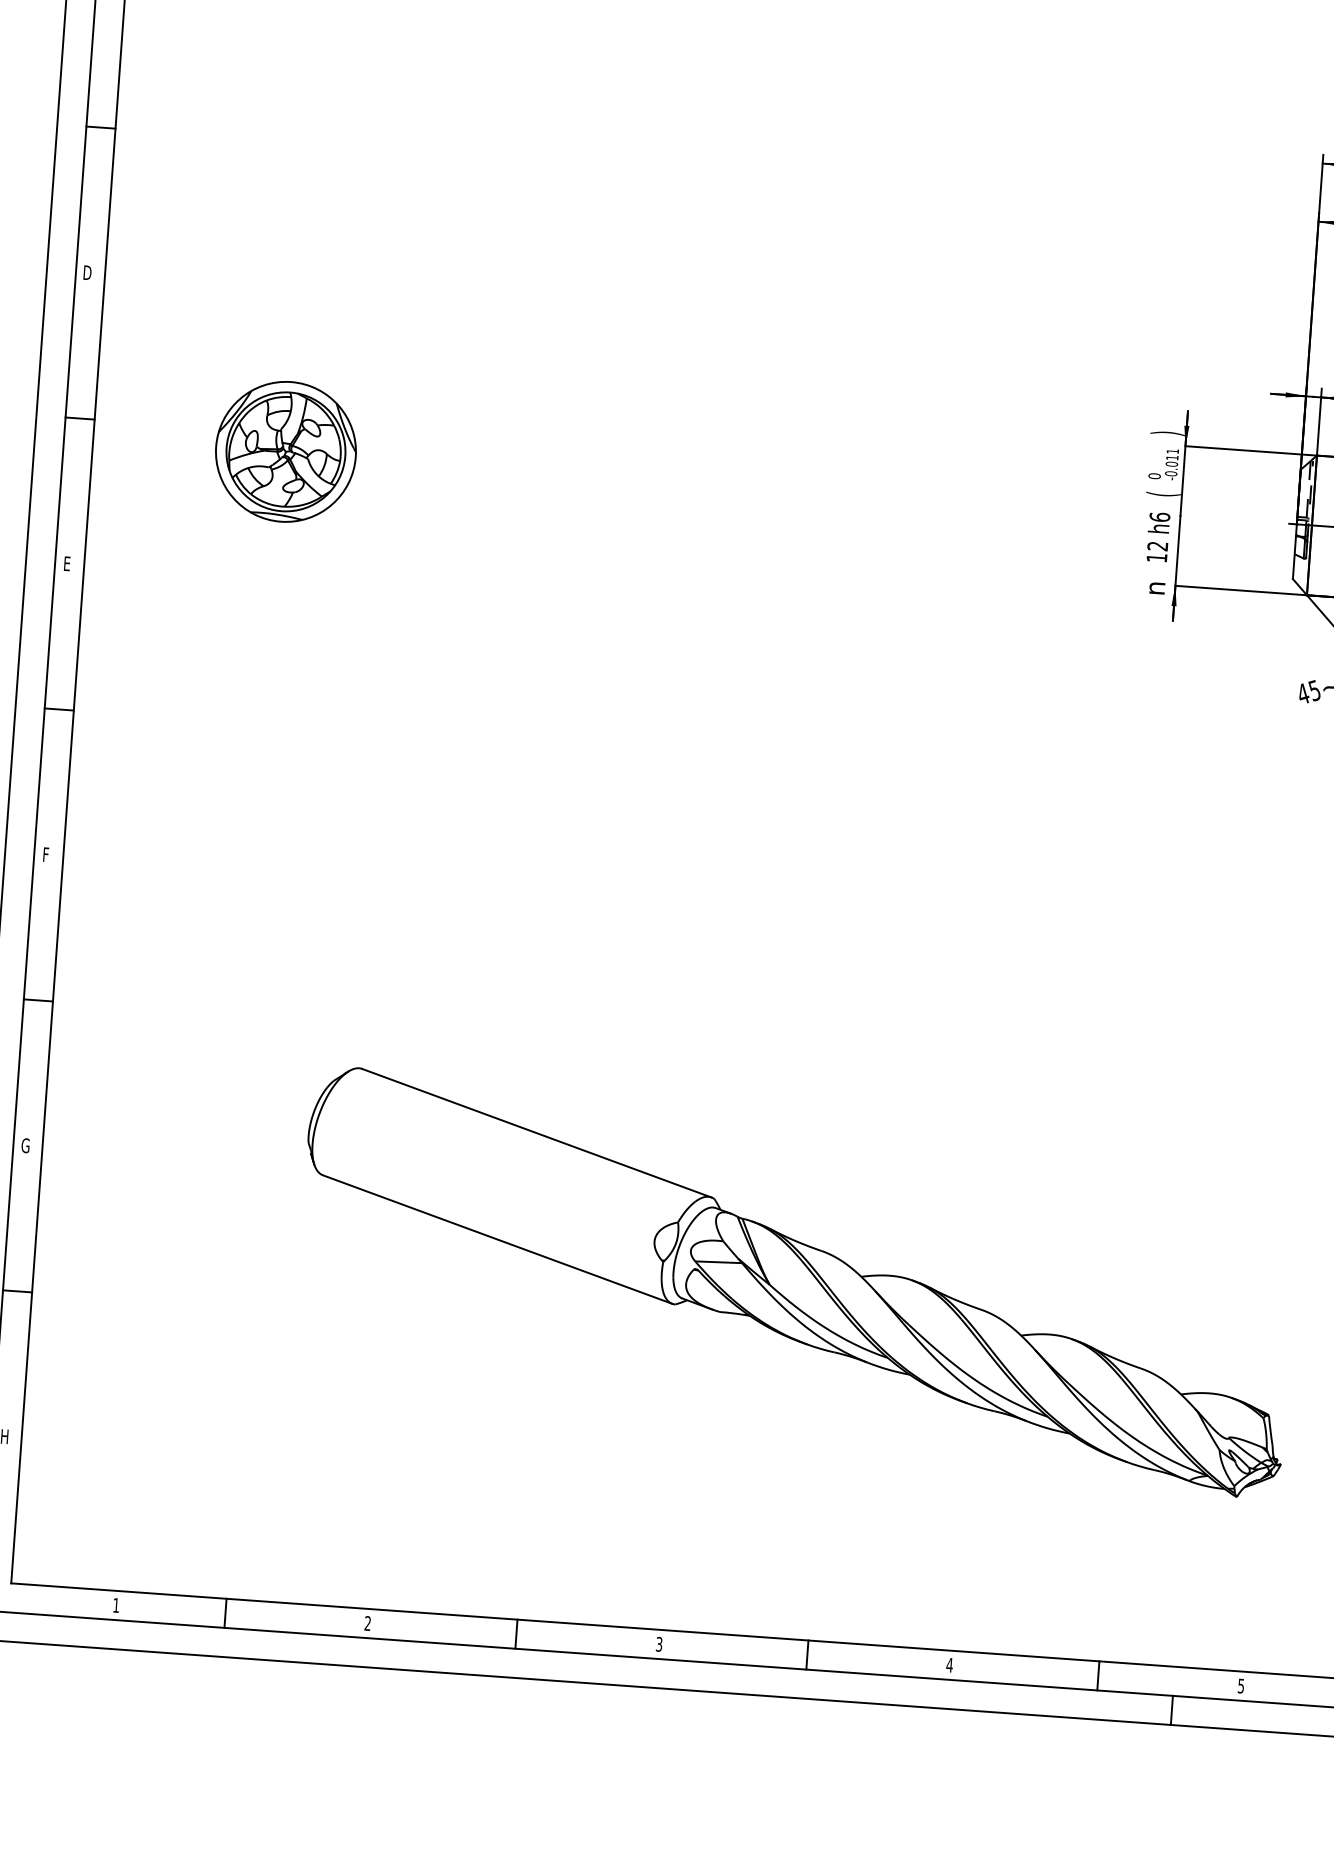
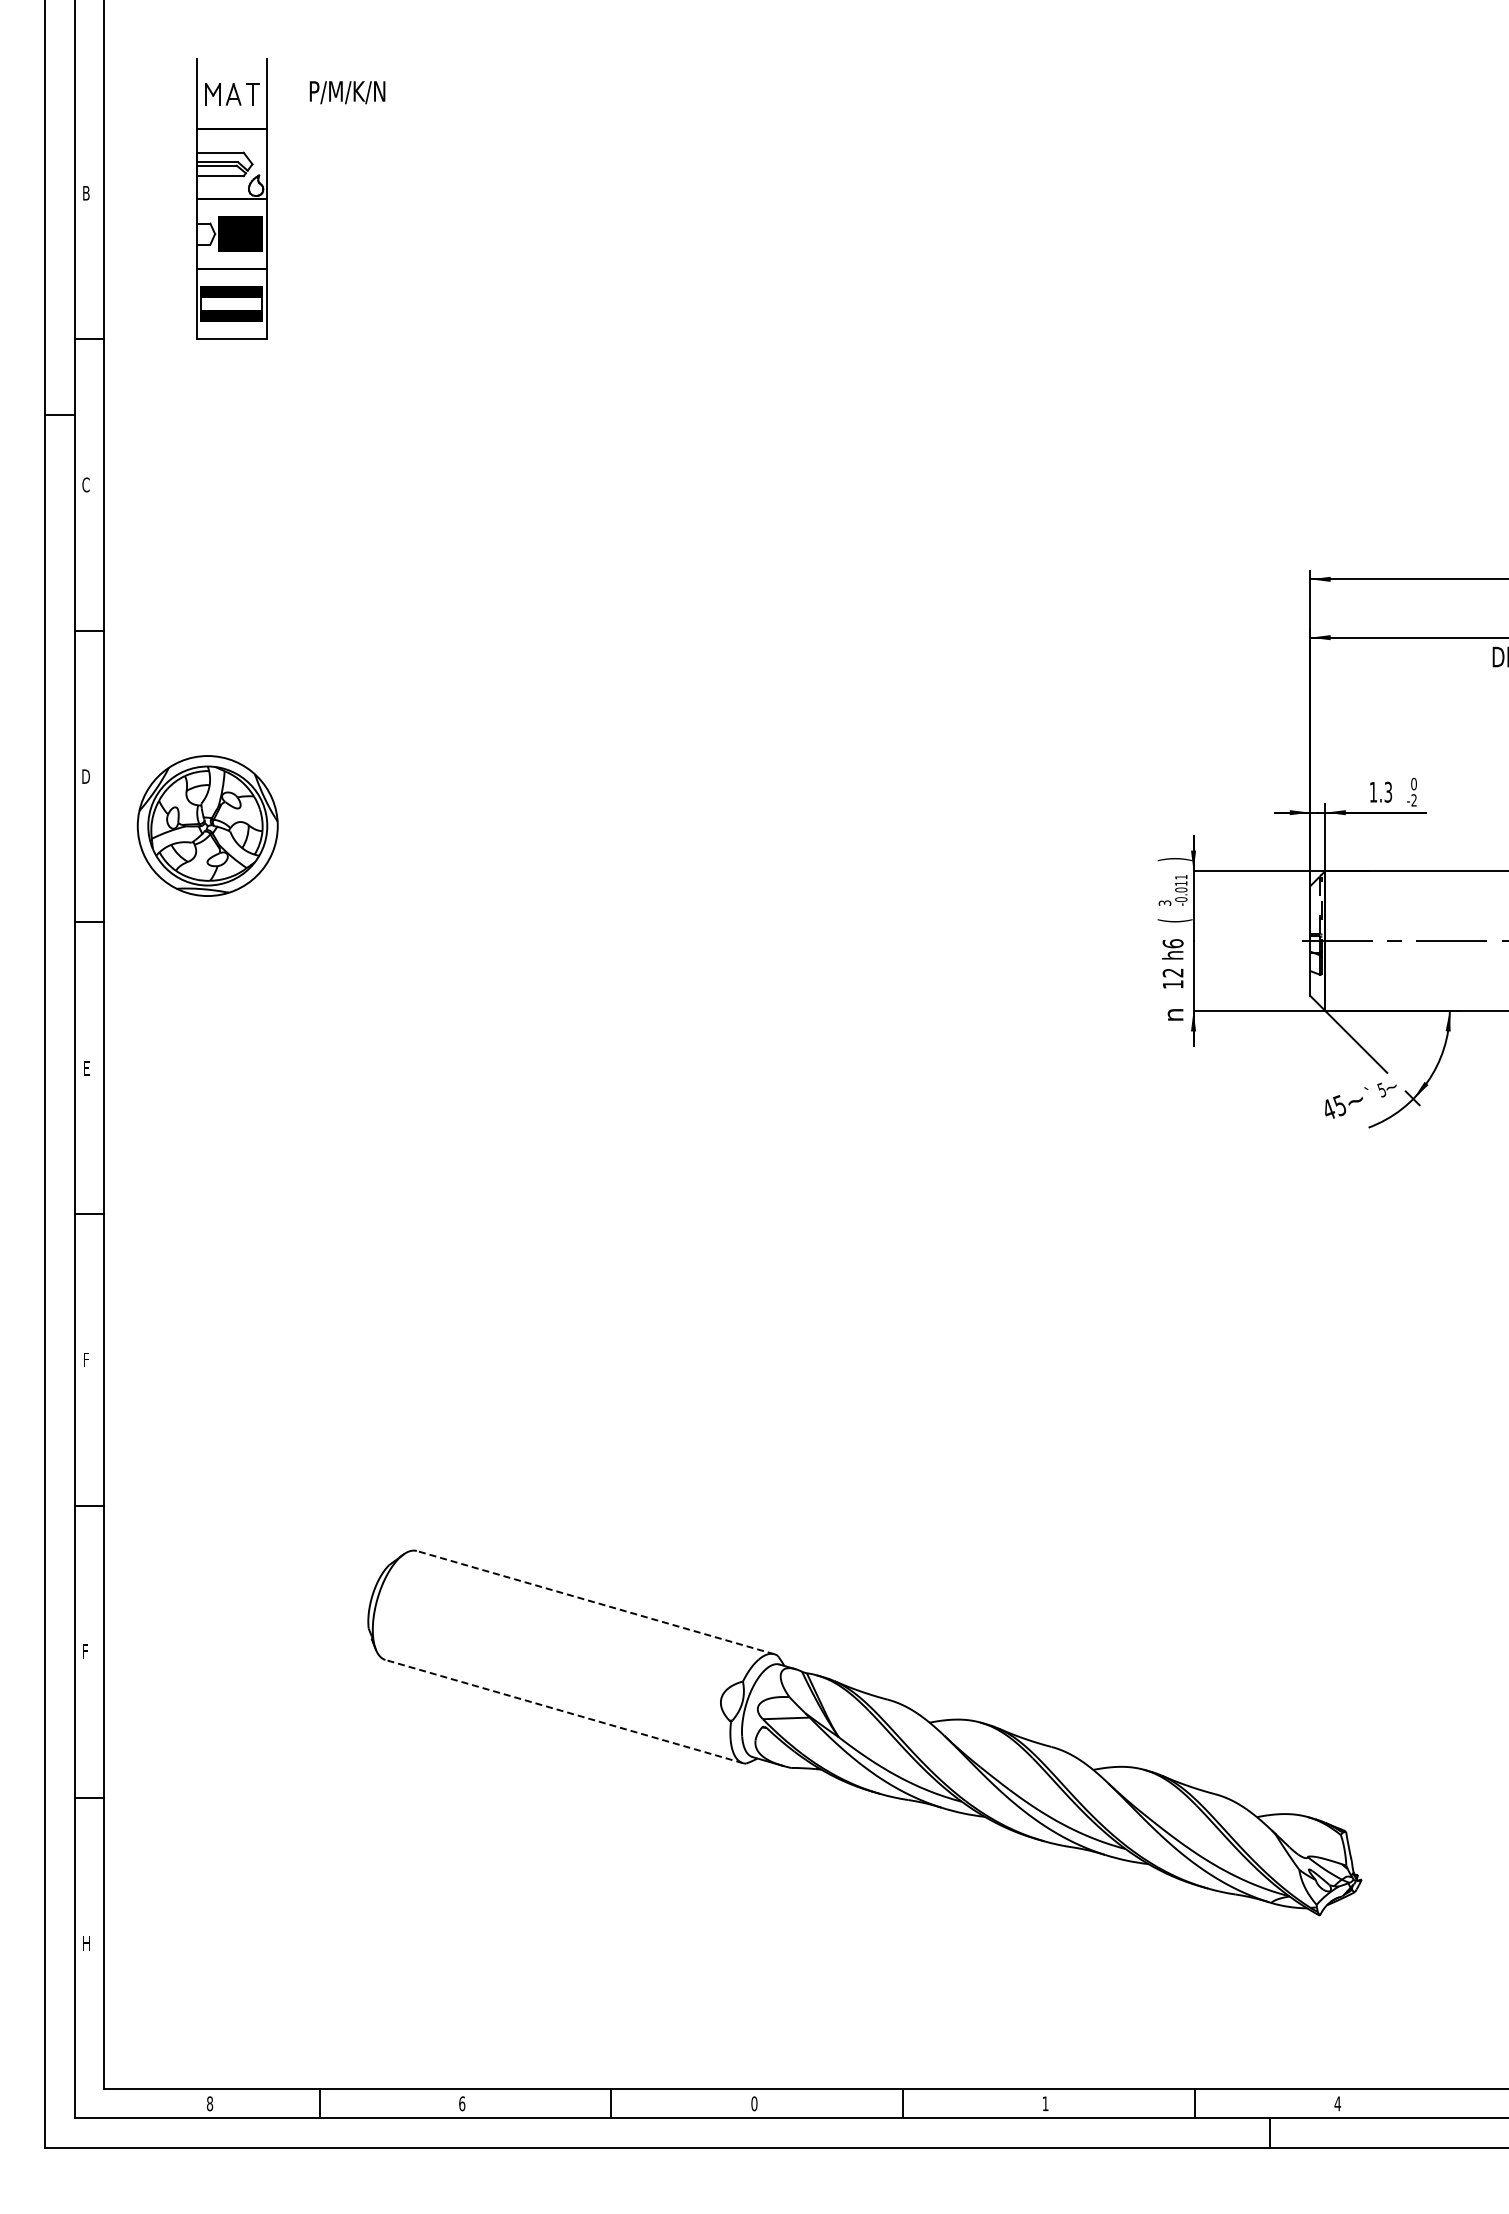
part: (285, 451) -> (207, 825), moved
text: (1154, 476) -> (1164, 903), 0 -> 3
line: (536, 1133) -> (595, 1602), solid -> dashed
text: (25, 1145) -> (86, 1651), G -> F
line: (496, 1239) -> (563, 1711), solid -> dashed
text: (116, 1605) -> (210, 2103), 1 -> 8
text: (368, 1623) -> (462, 2103), 2 -> 6
text: (659, 1644) -> (754, 2103), 3 -> 0
text: (949, 1664) -> (1045, 2103), 4 -> 1
text: (1240, 1685) -> (1337, 2103), 5 -> 4

